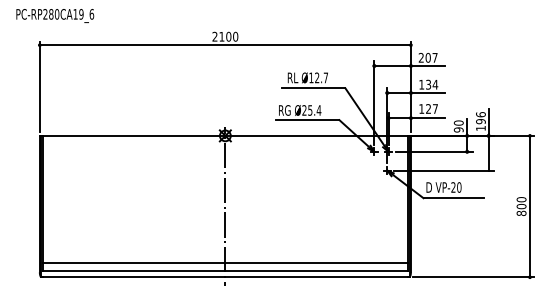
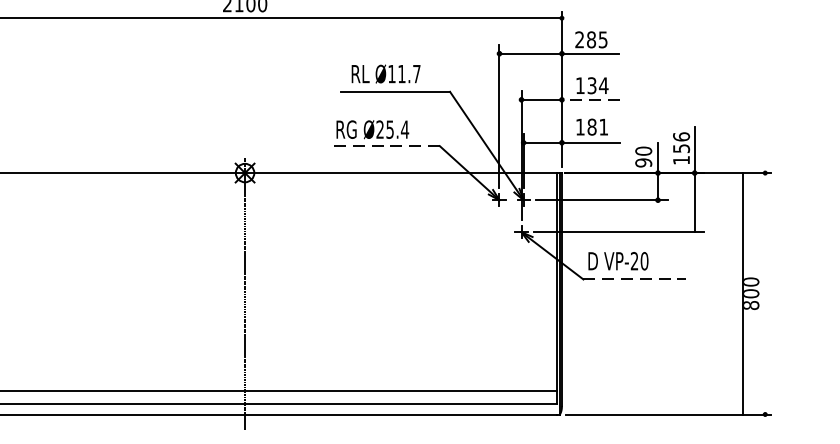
text: (431, 57) -> (597, 39), 207 -> 285
text: (317, 77) -> (402, 73), Ø12.7 -> Ø11.7
line: (428, 93) -> (591, 100), solid -> dashed
text: (431, 108) -> (597, 126), 127 -> 181
line: (307, 120) -> (385, 146), solid -> dashed
text: (480, 121) -> (680, 148), 196 -> 156
line: (453, 198) -> (634, 279), solid -> dashed
line: (529, 206) -> (742, 293), moved

